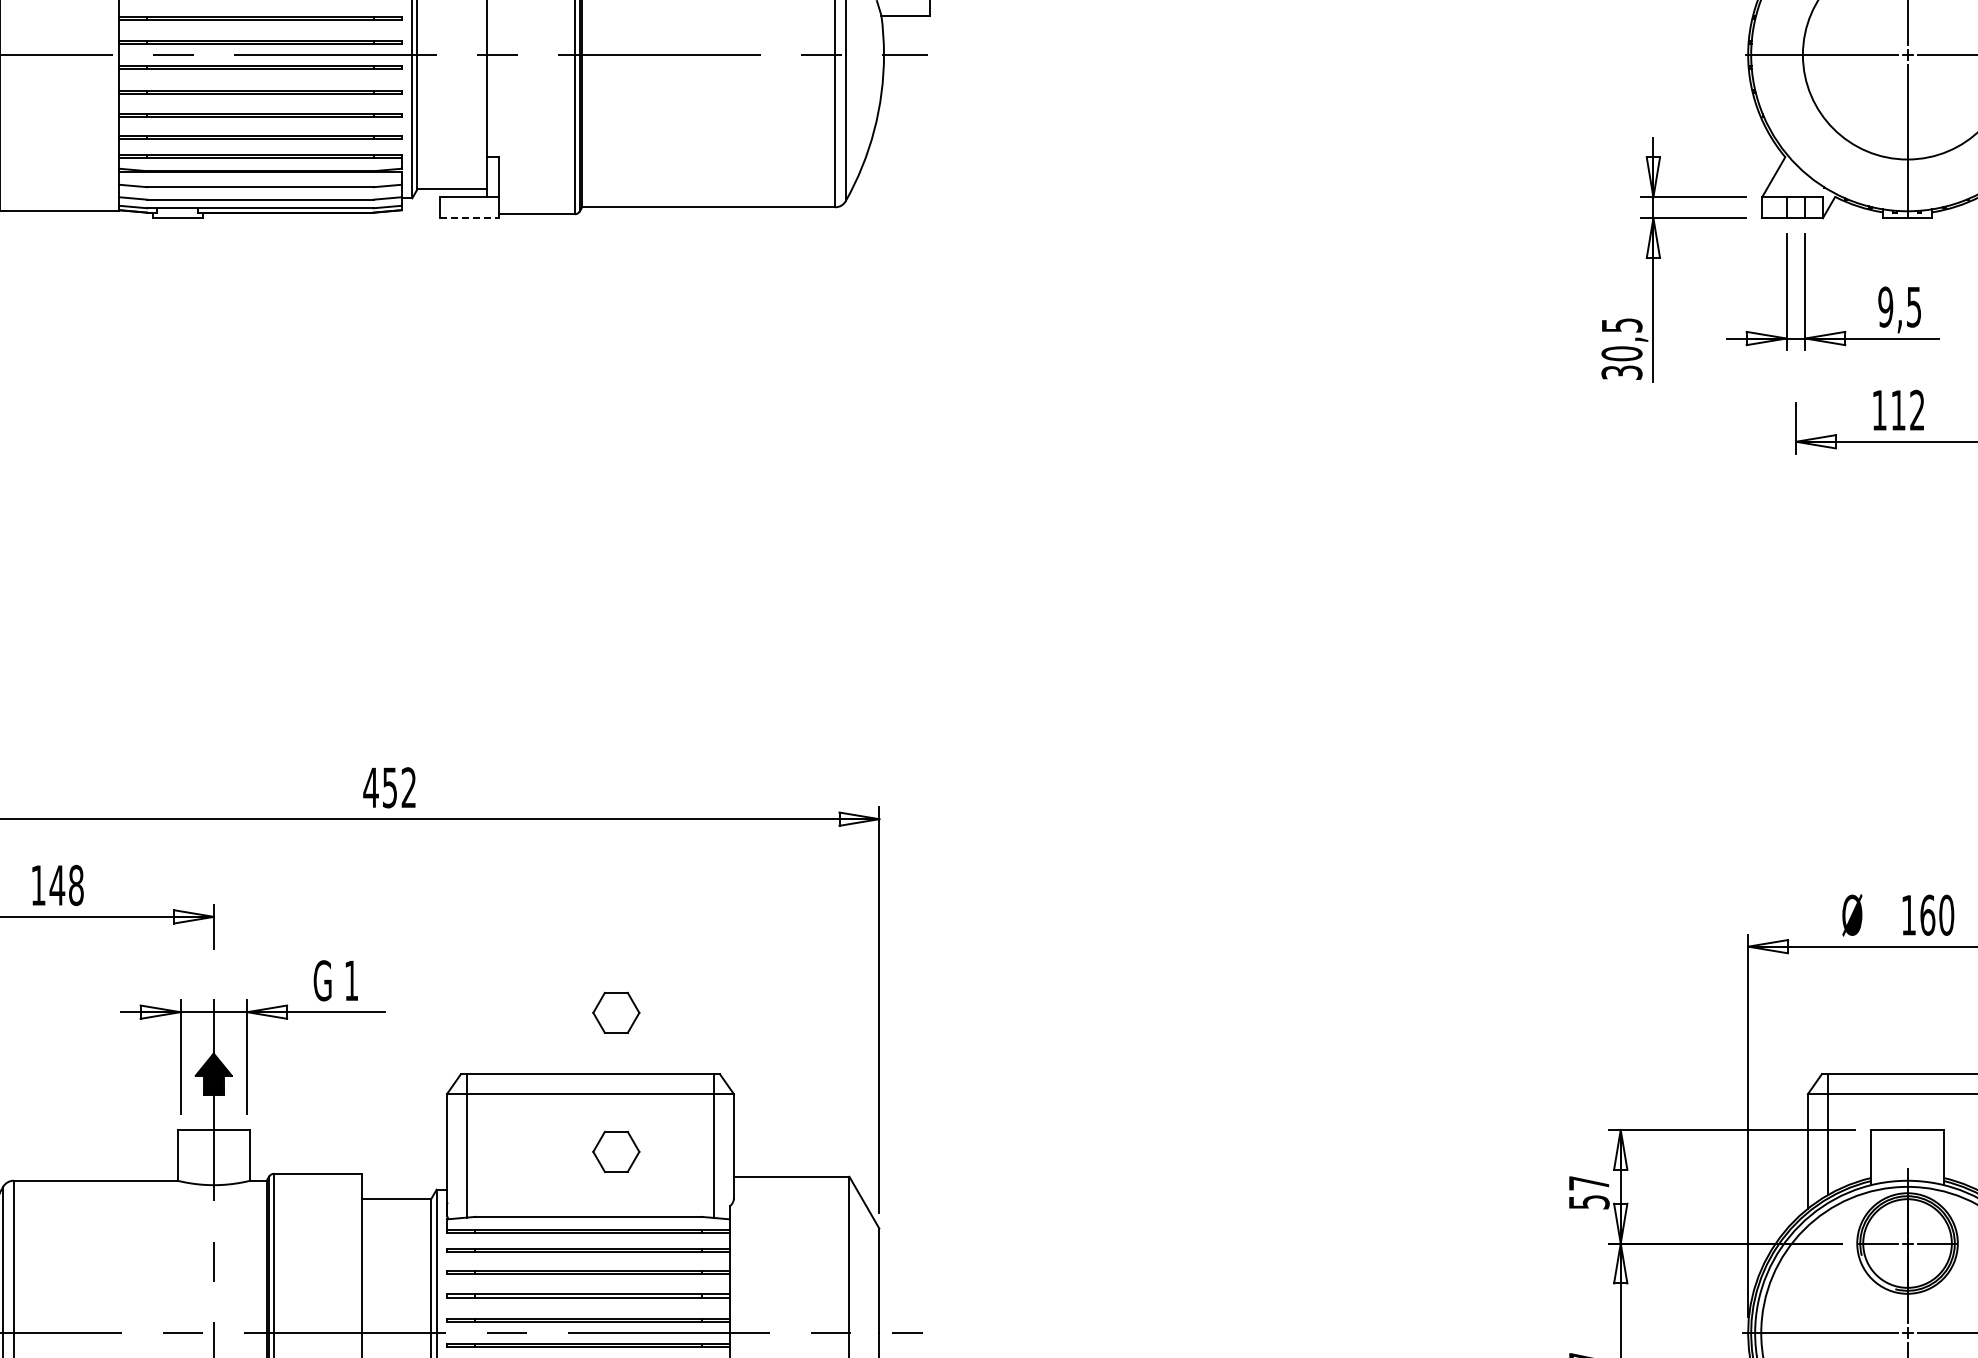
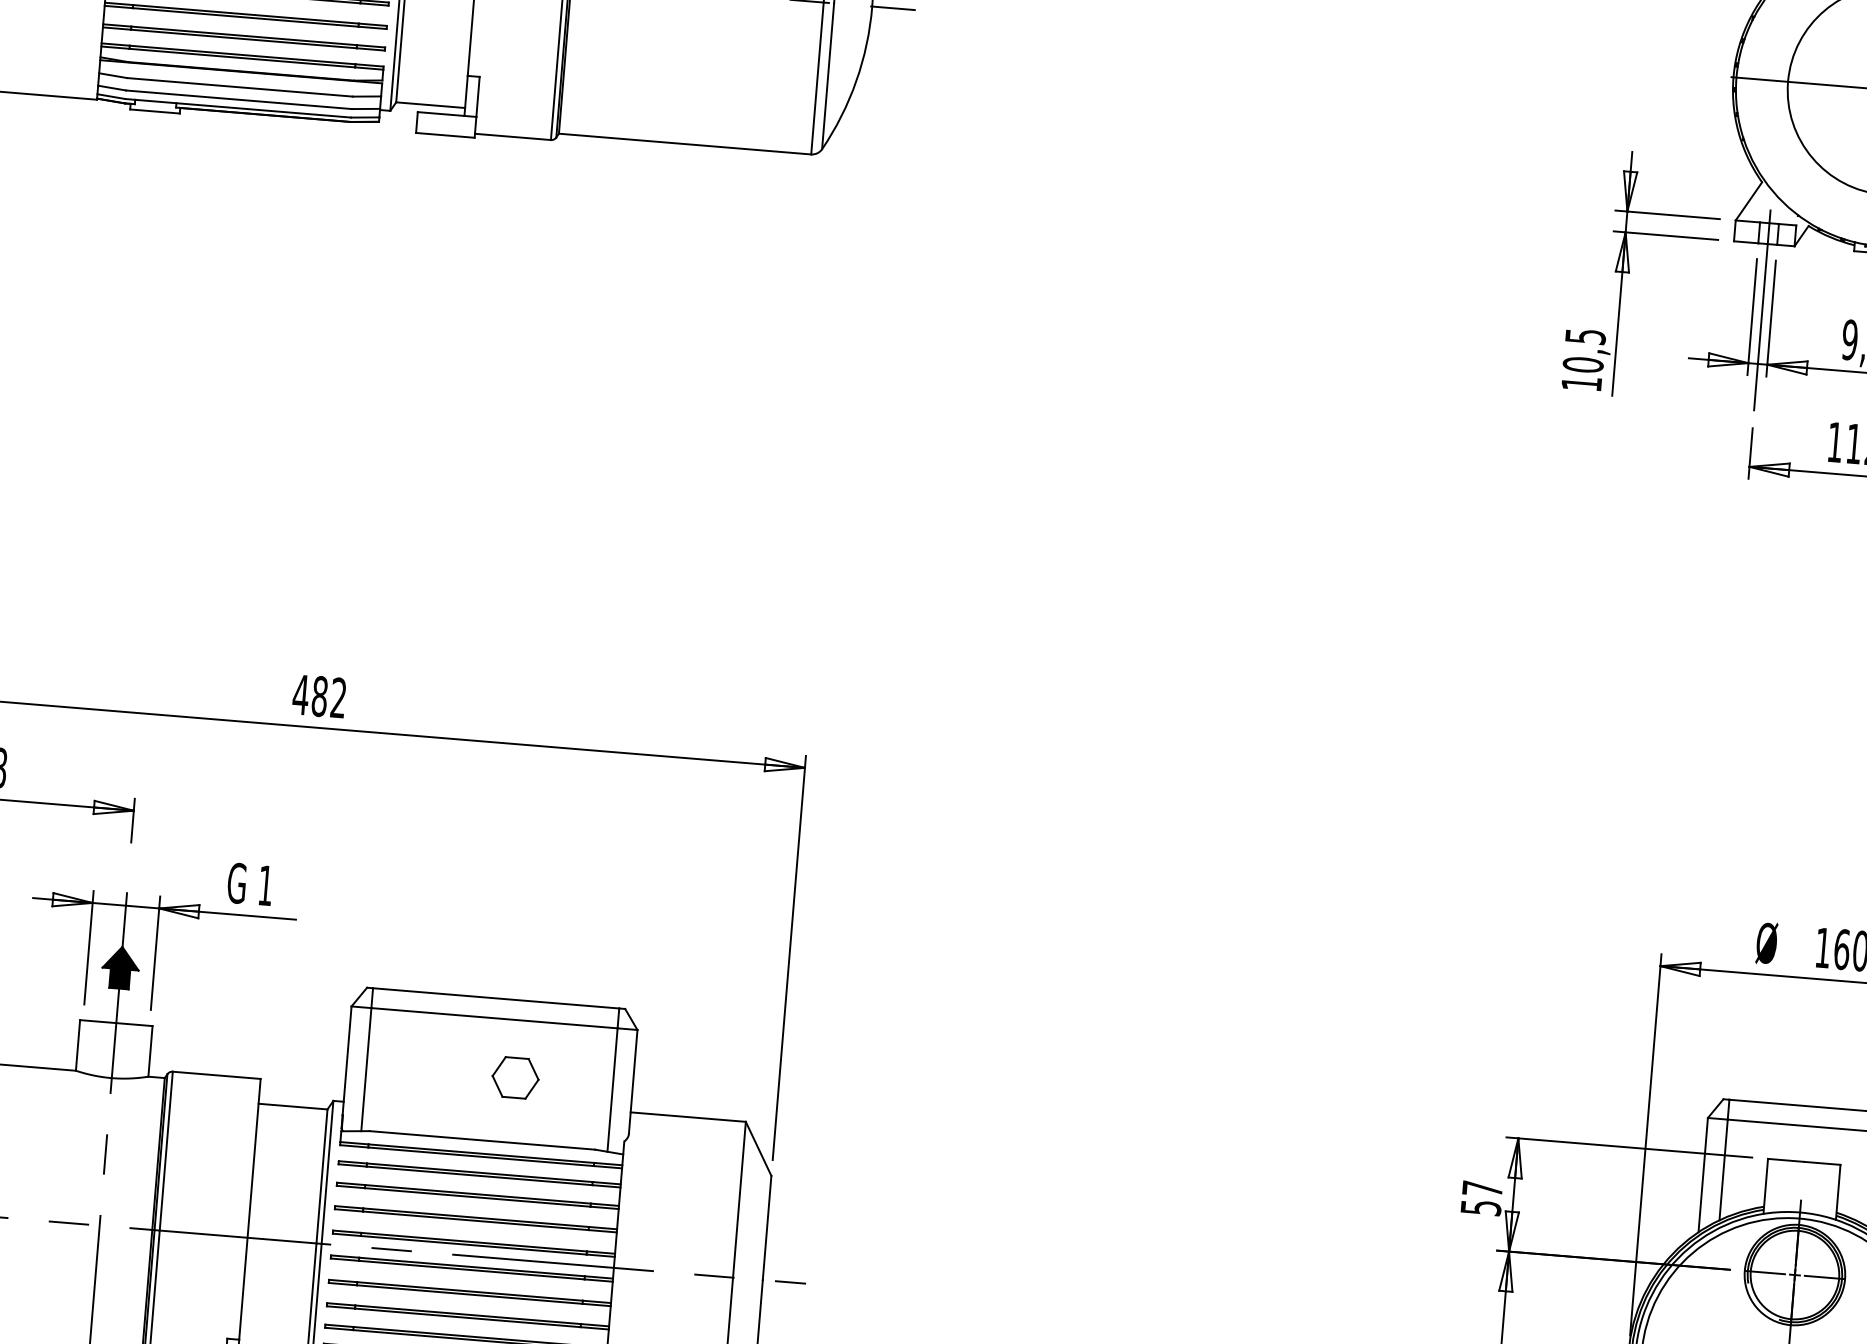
line: (469, 218) -> (445, 135), dashed -> solid
line: (1795, 285) -> (1761, 311), added
text: (1621, 372) -> (1581, 383), 30,5 -> 10,5
text: (389, 787) -> (319, 696), 452 -> 482
part: (616, 1012) -> (527, 939), removed

